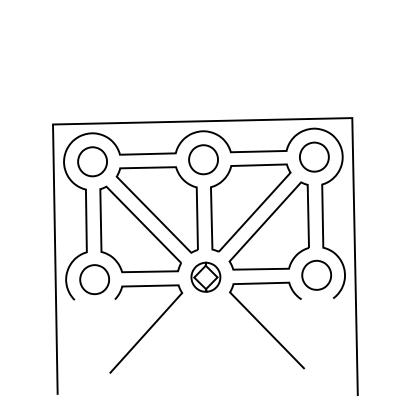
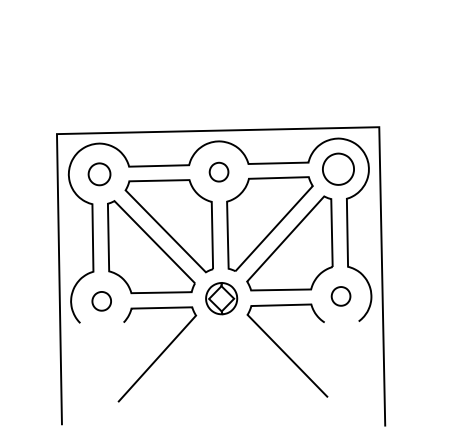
part: (203, 159) -> (219, 171), size x0.6
part: (92, 161) -> (99, 173), size x0.7
part: (316, 274) -> (340, 295), size x0.6
part: (94, 279) -> (101, 301), size x0.6

